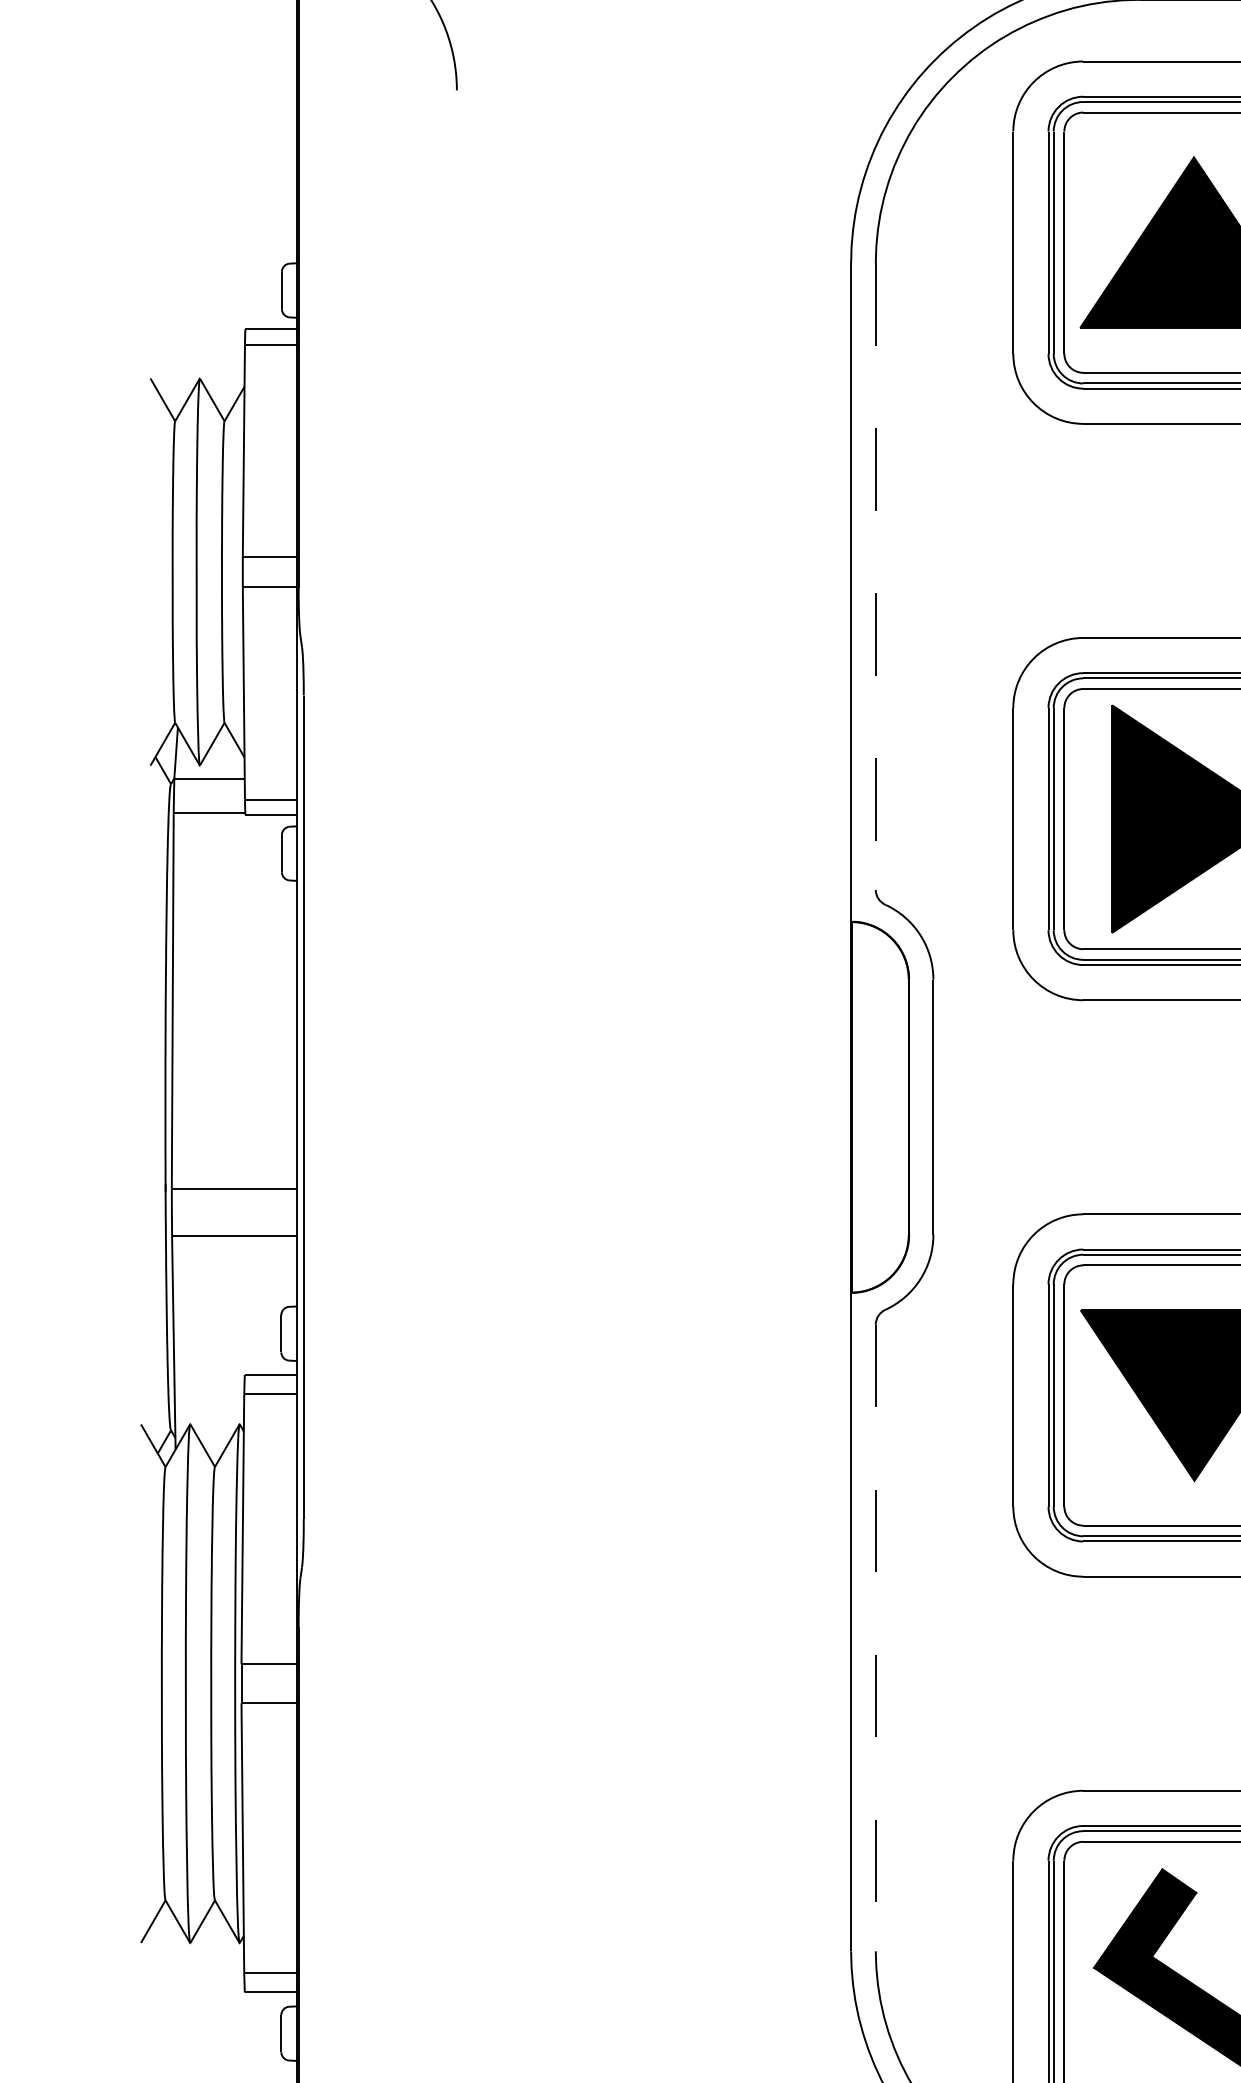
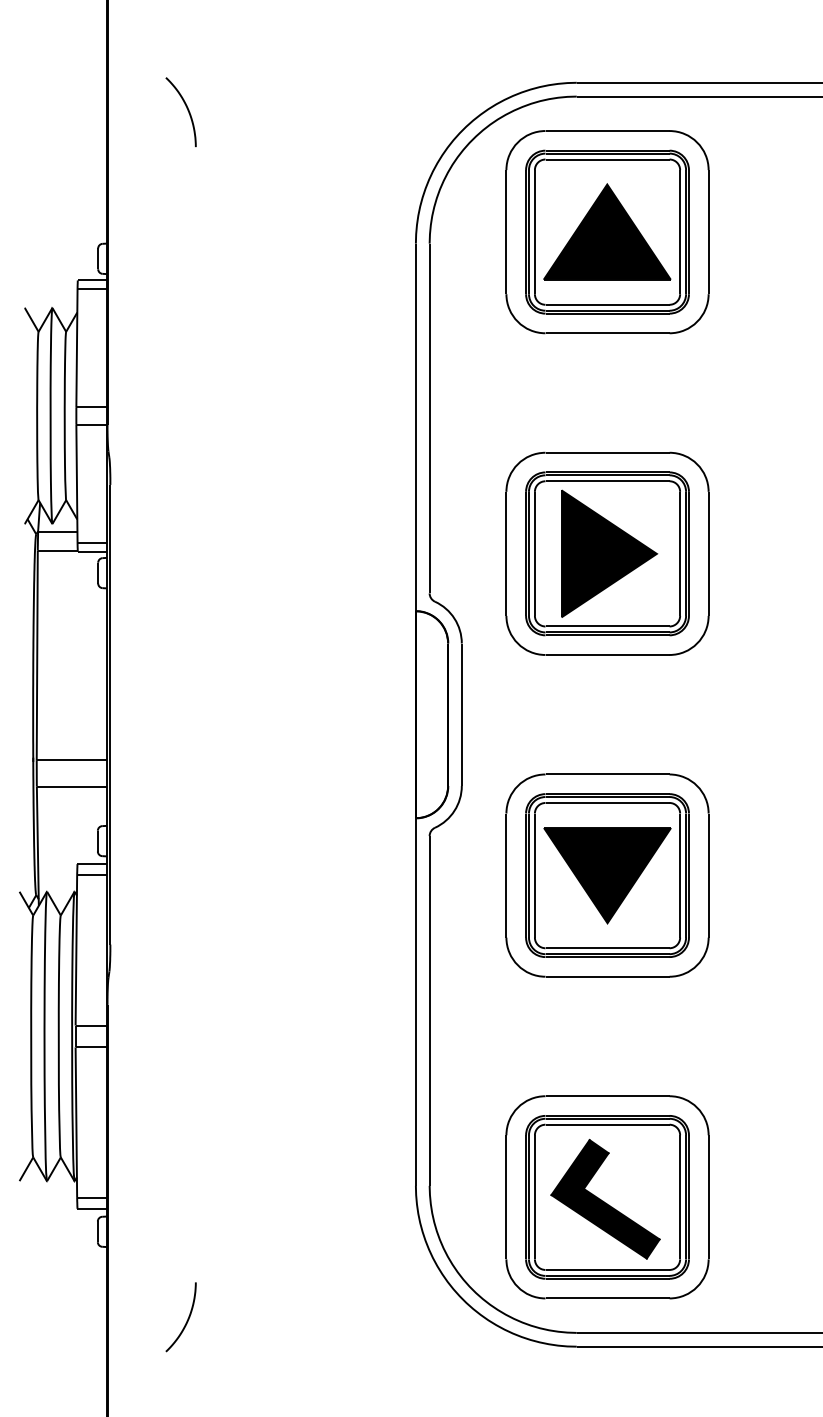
line: (875, 576) -> (429, 418), dashed -> solid
line: (875, 1637) -> (429, 1010), dashed -> solid

